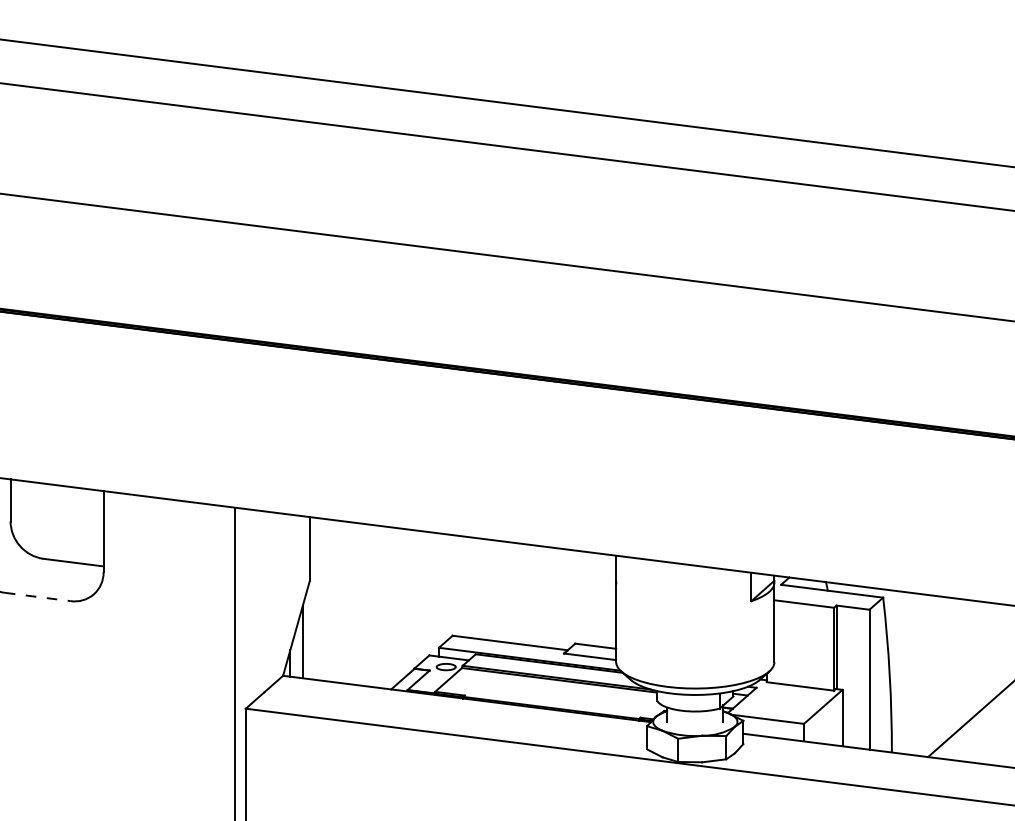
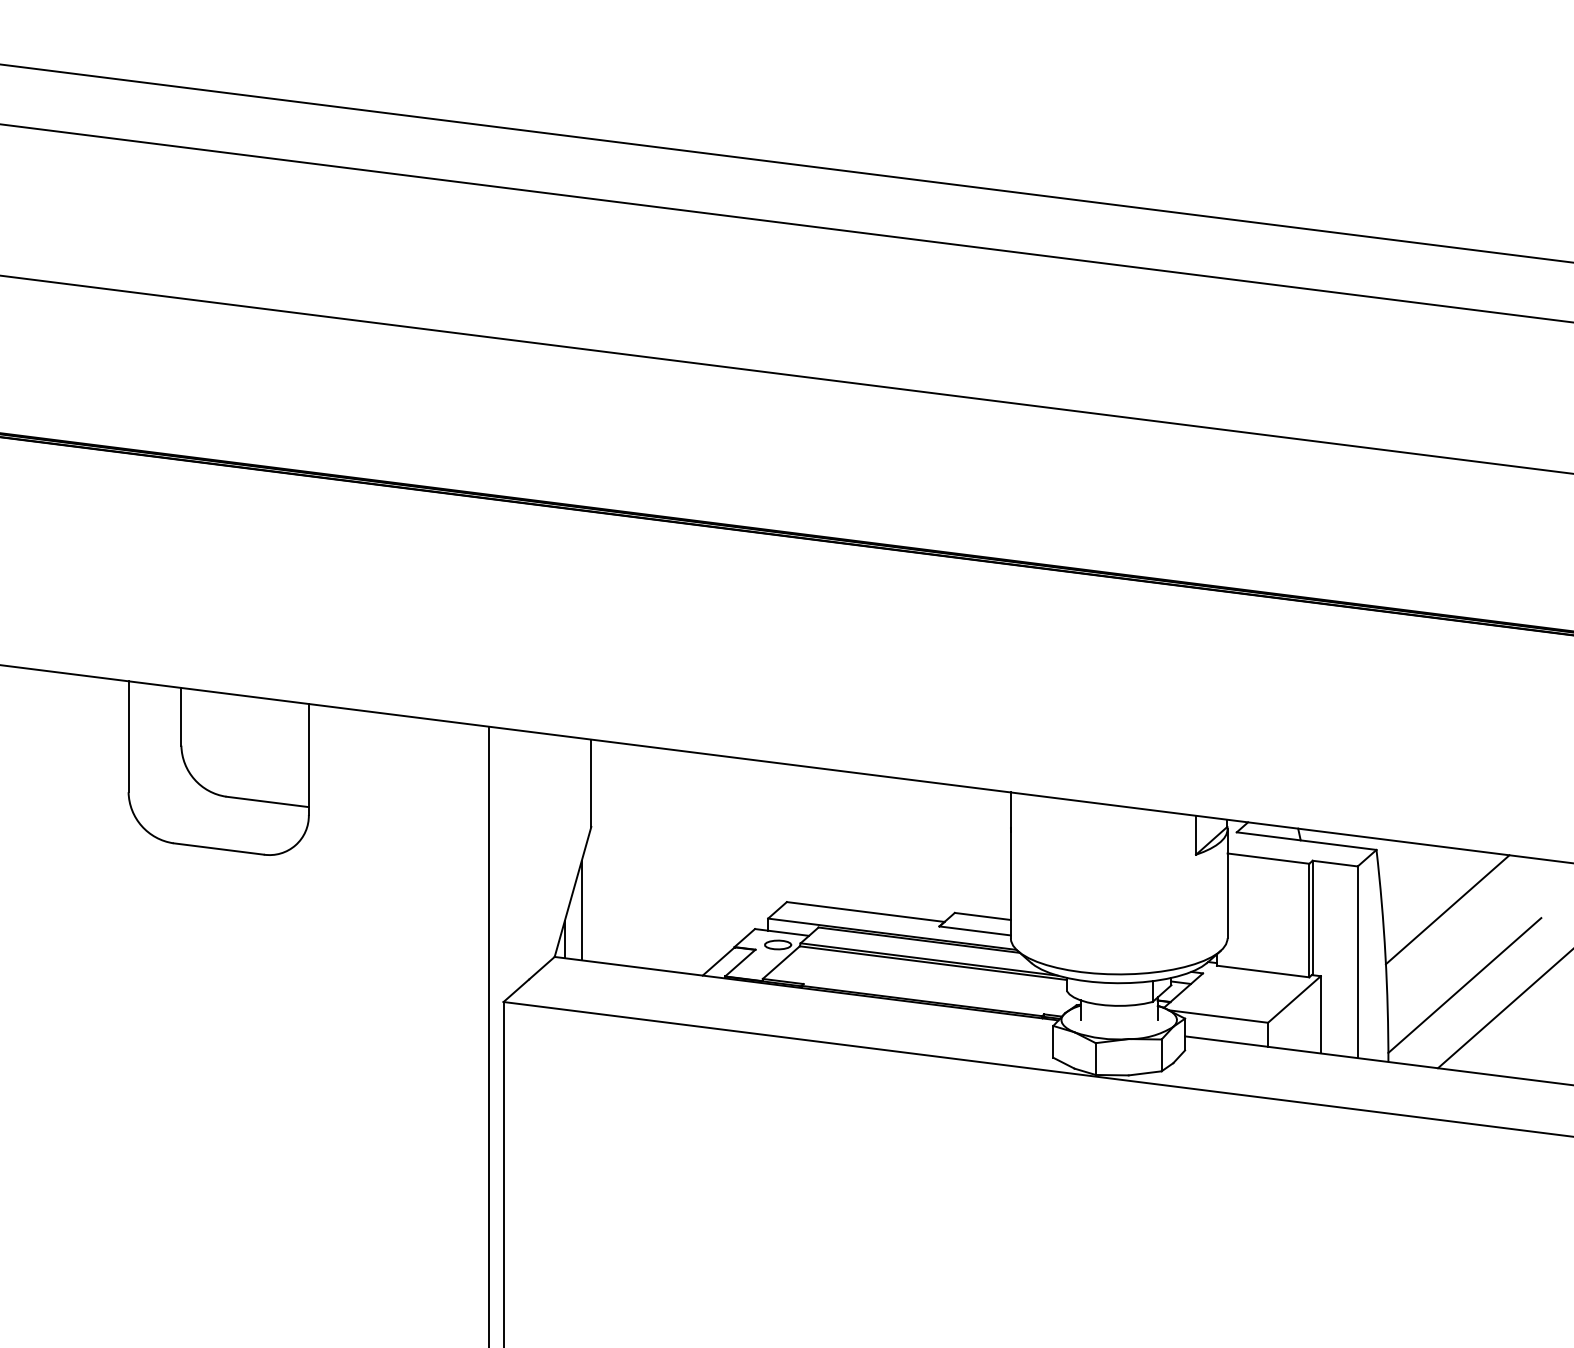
line: (38, 597) -> (219, 849), dashed -> solid
line: (935, 641) -> (1447, 909), added
line: (947, 696) -> (1464, 985), added

